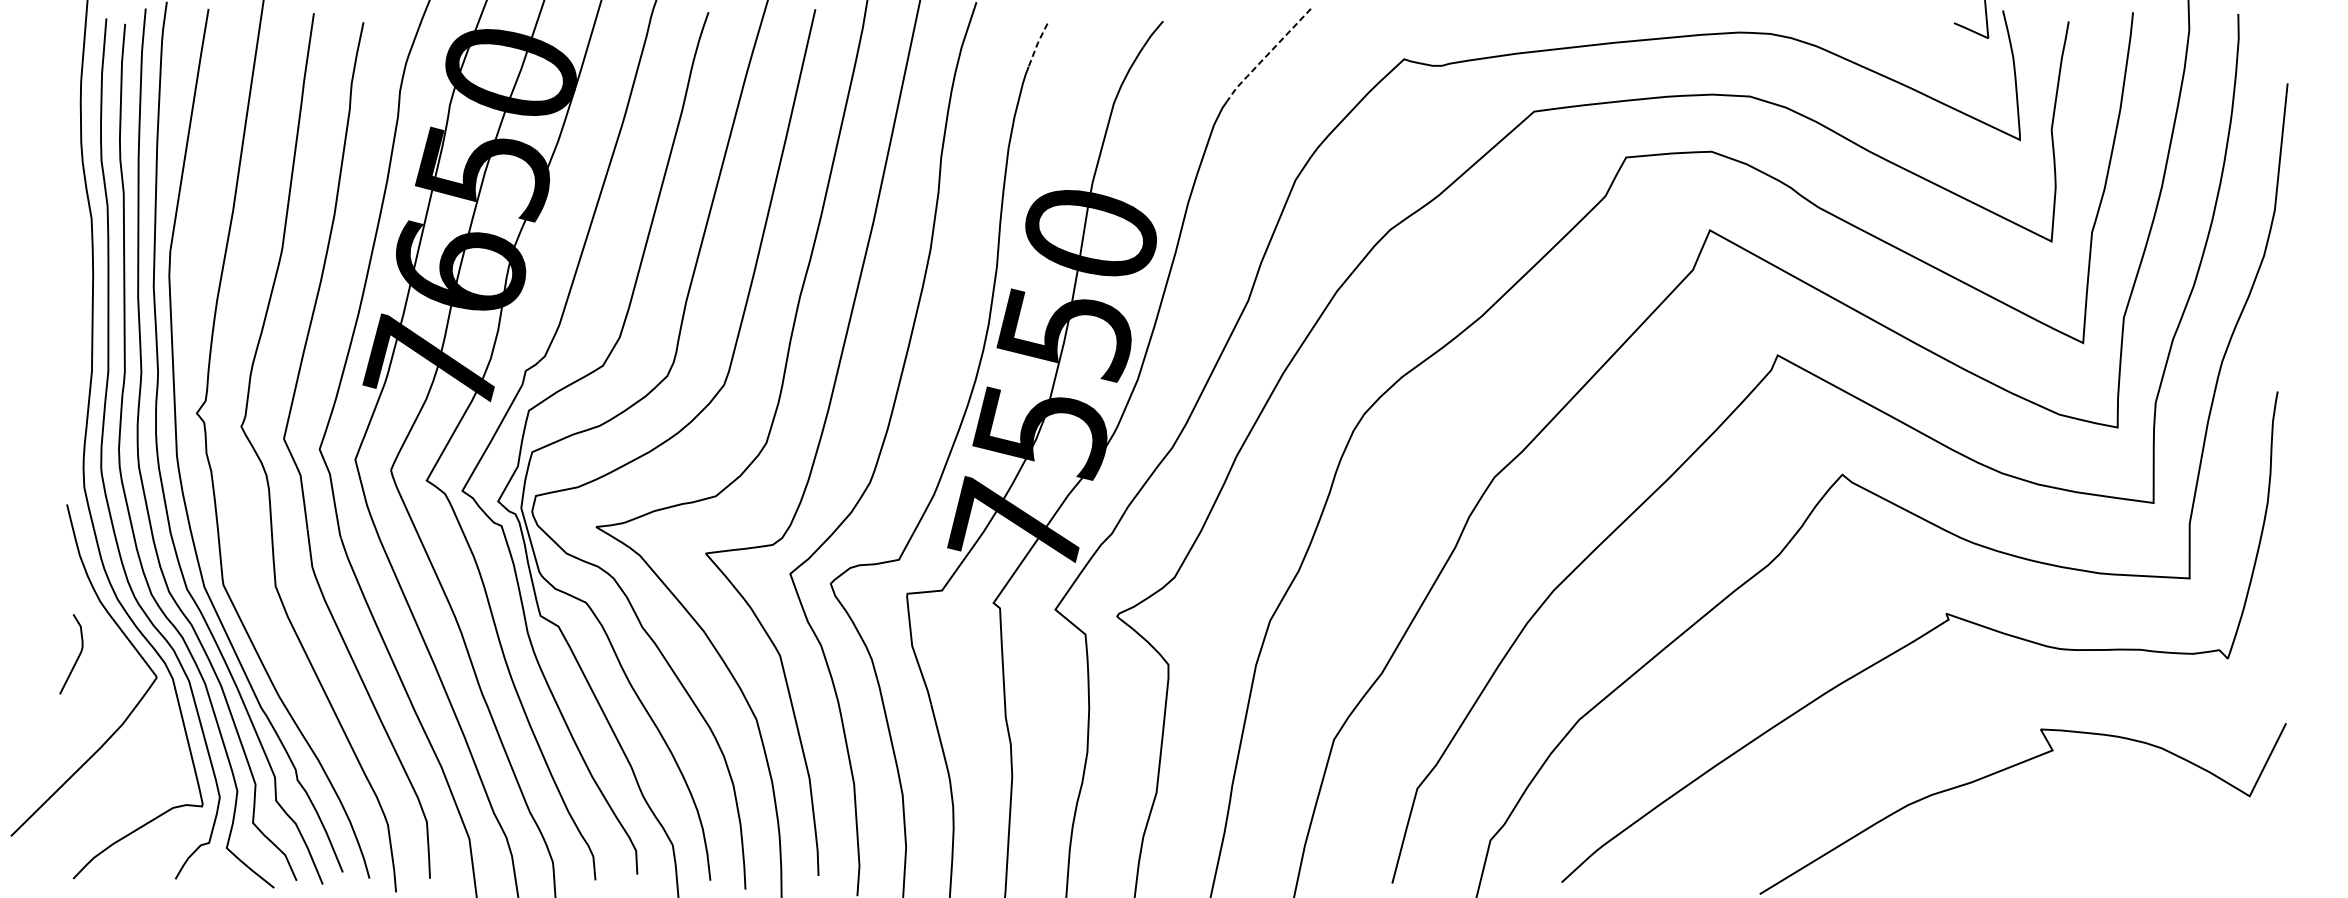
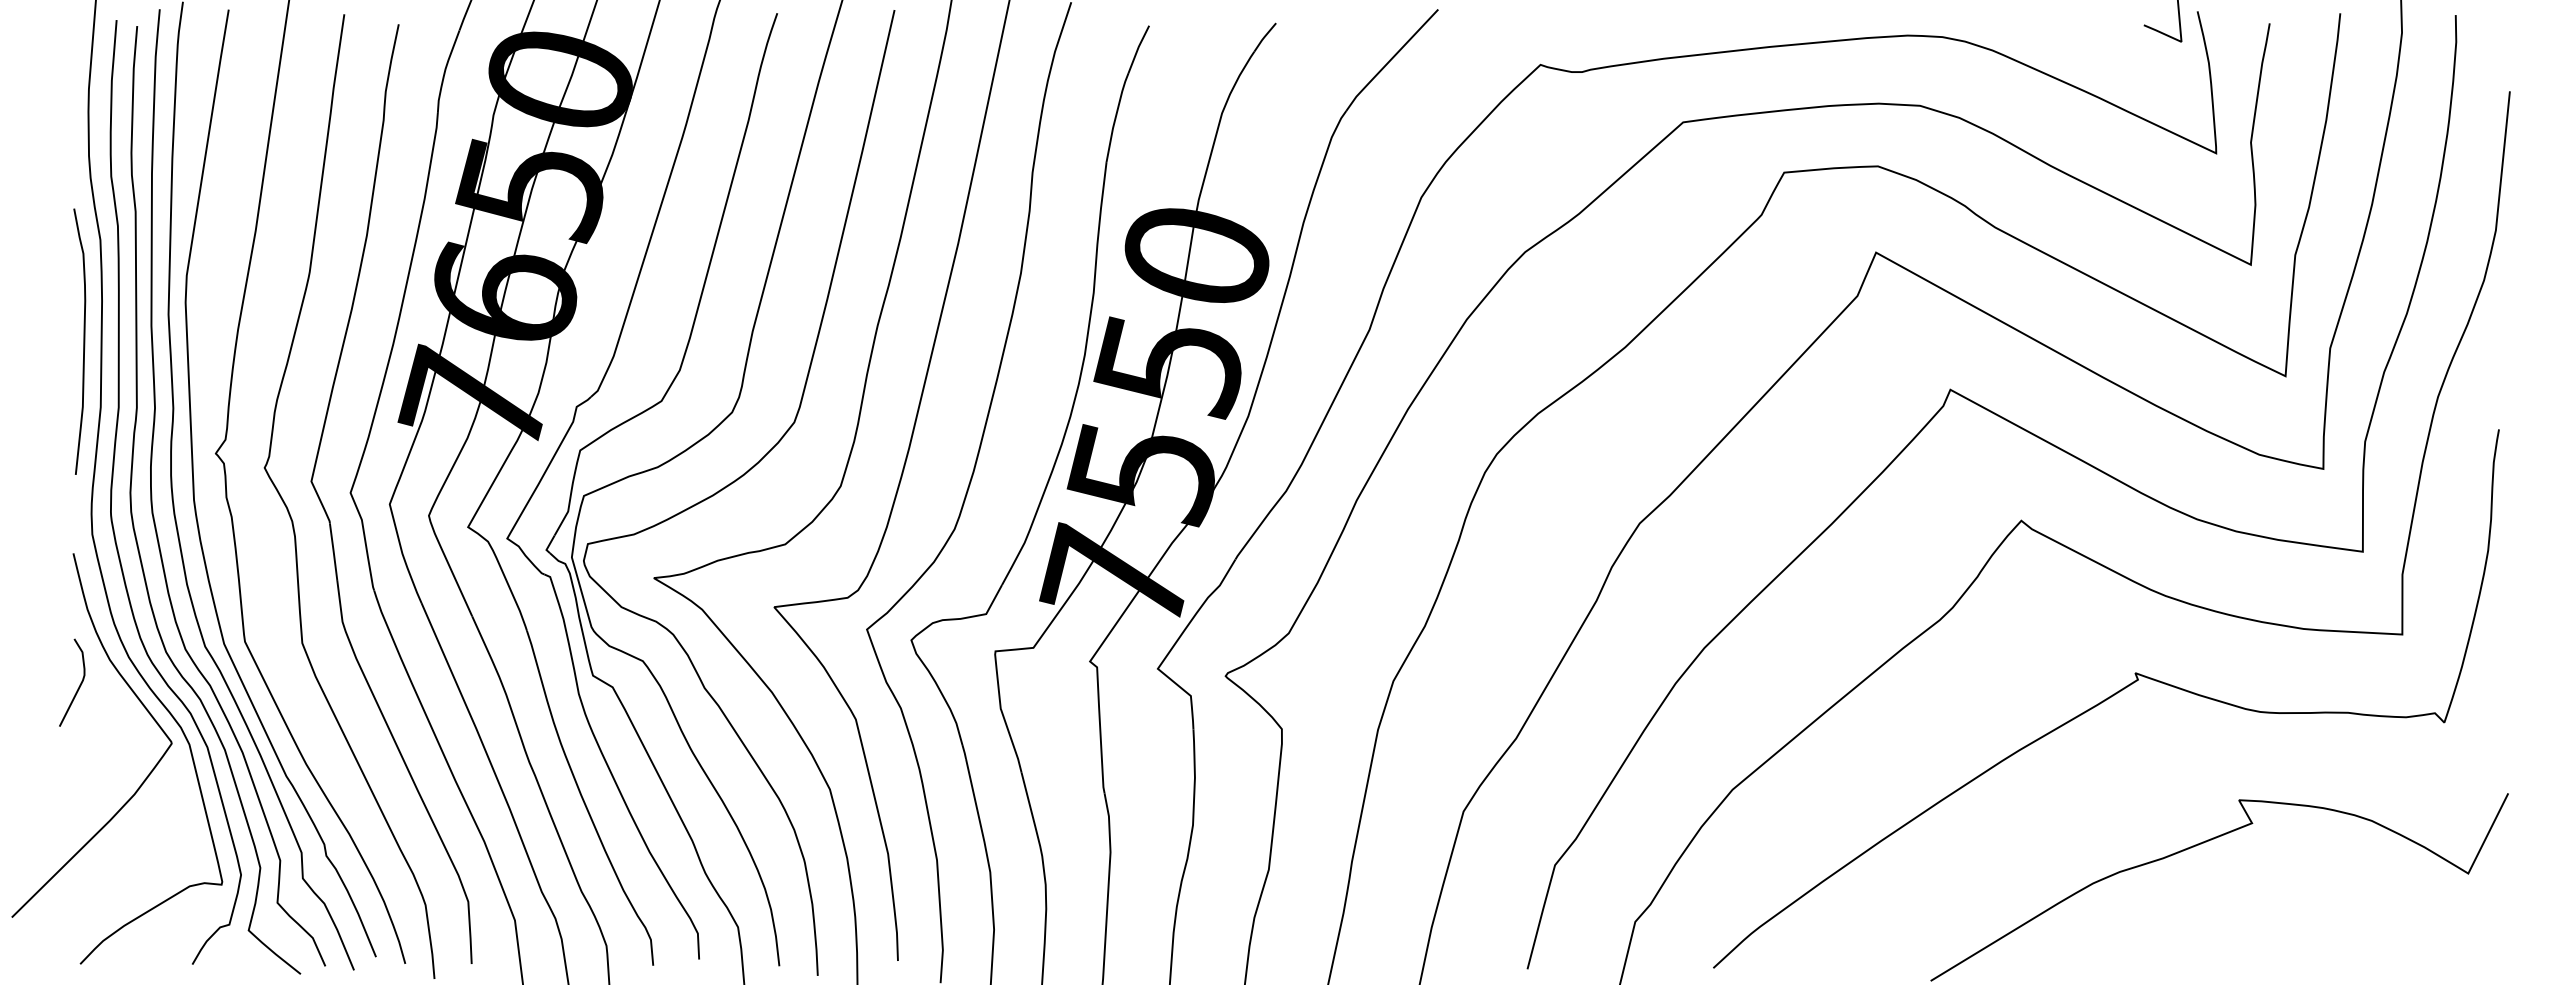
line: (1037, 44) -> (1138, 48), dashed -> solid
line: (1267, 55) -> (1390, 60), dashed -> solid
curve: (76, 311) -> (83, 341), added
curve: (77, 657) -> (78, 686), moved

